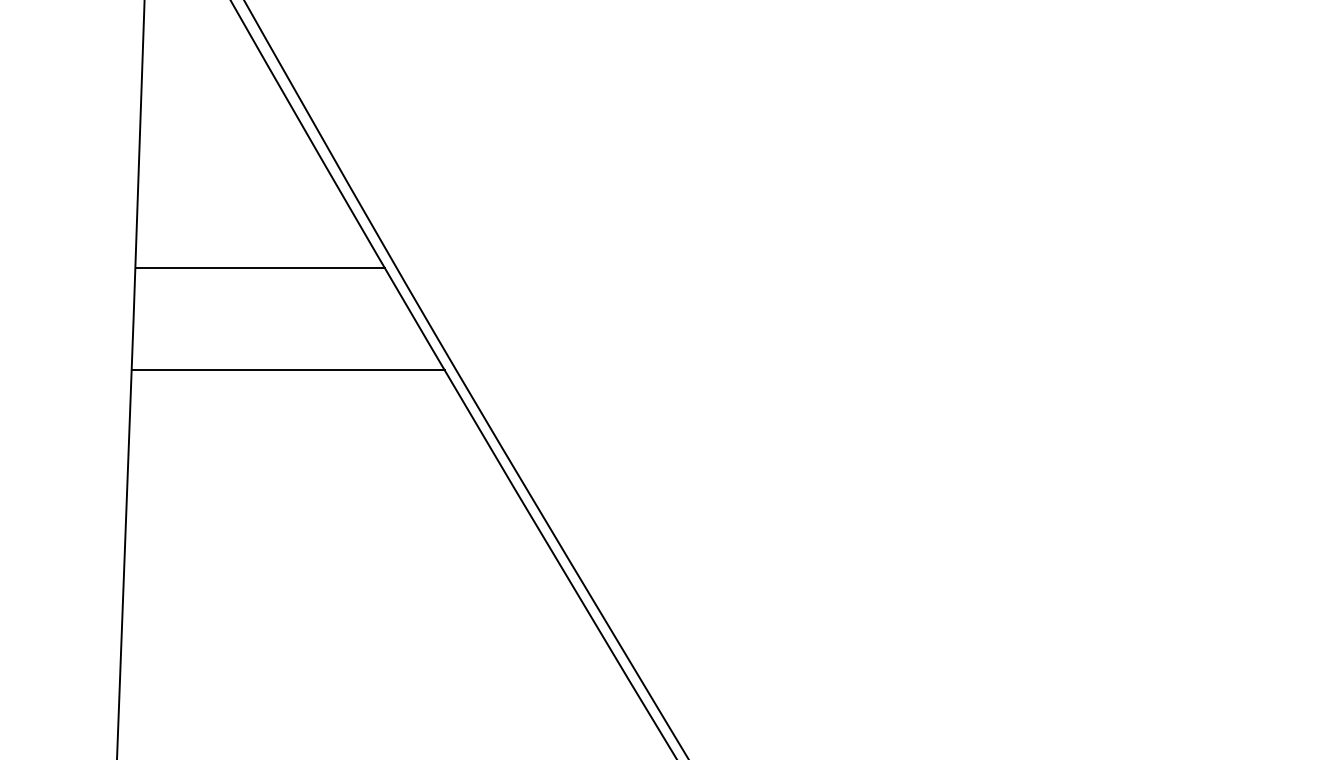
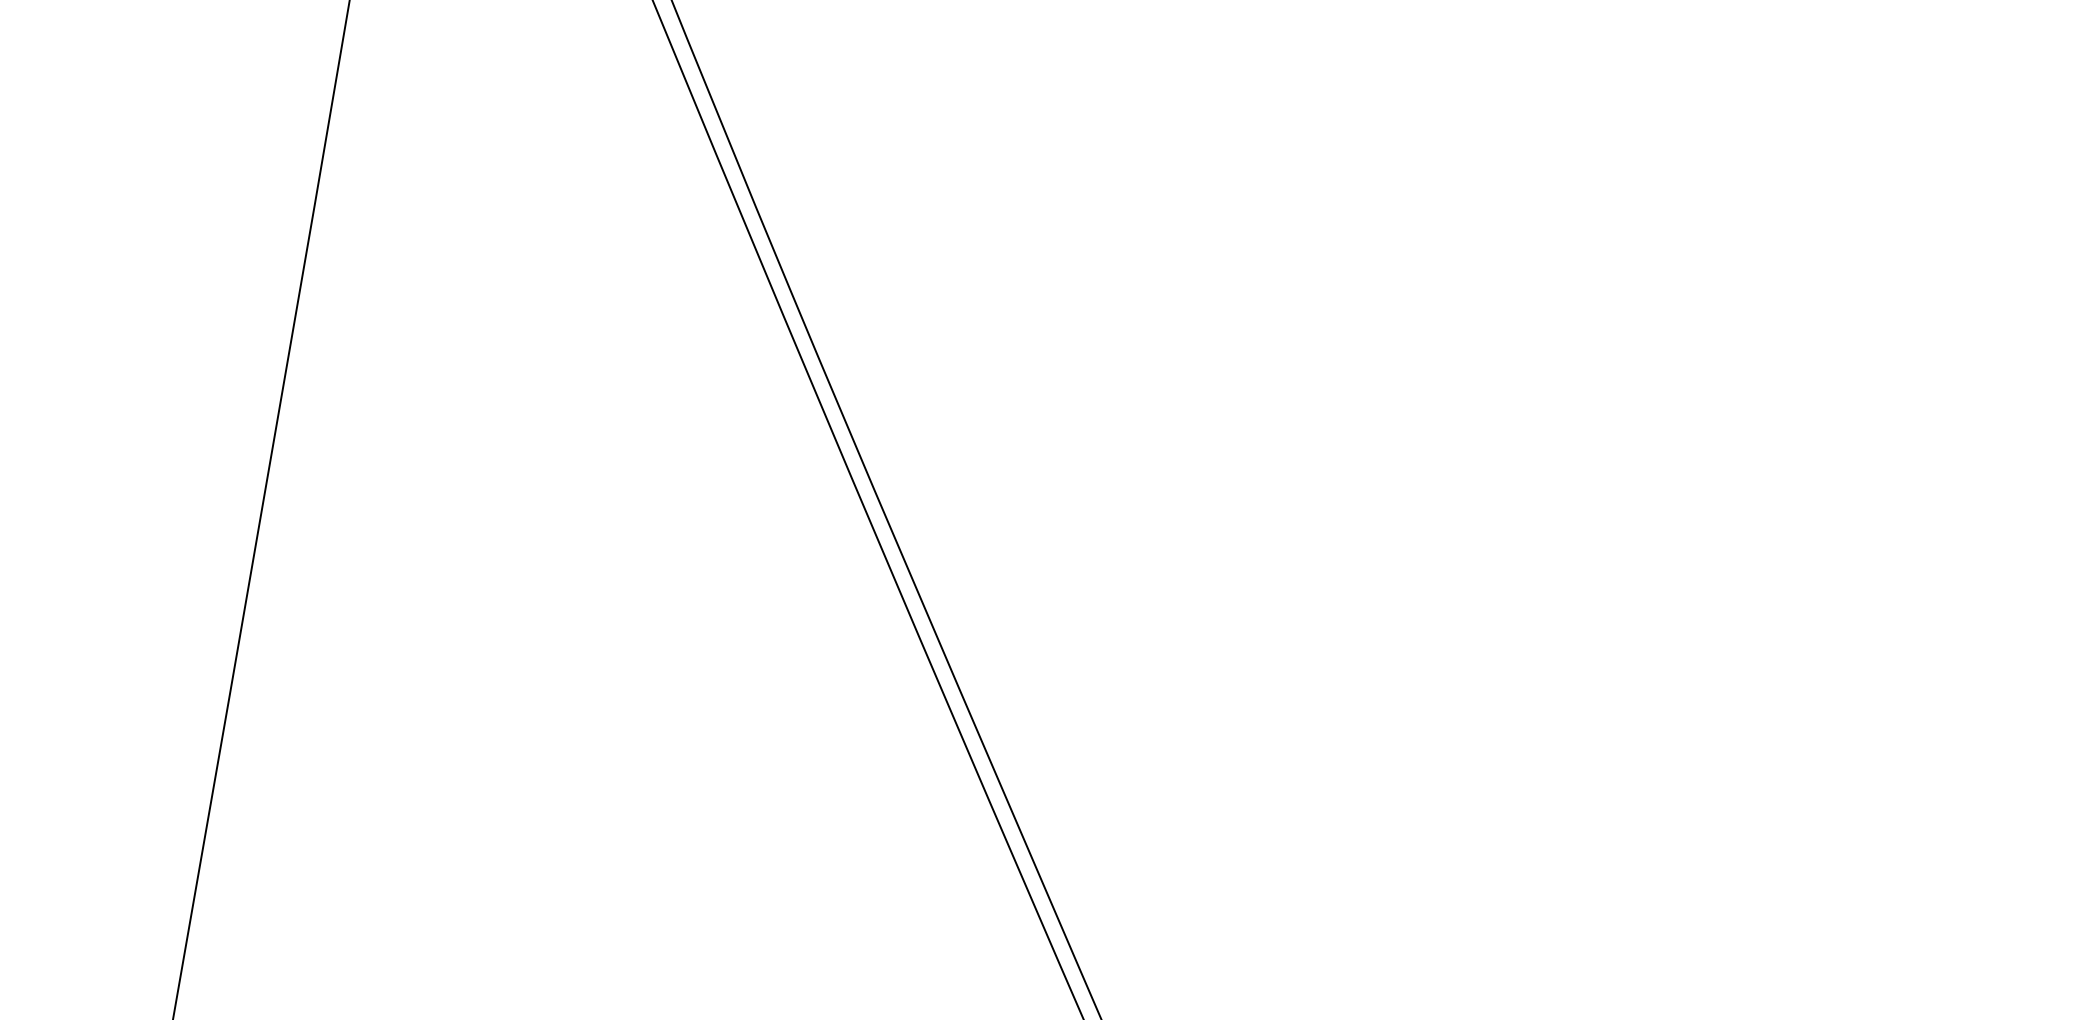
line: (260, 267) -> (528, 150), removed
line: (288, 370) -> (550, 320), removed

